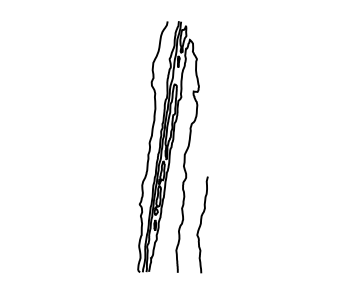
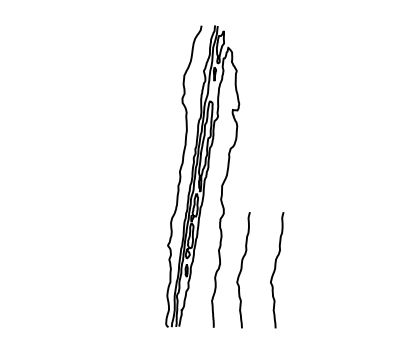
curve: (229, 224) -> (275, 269), added

